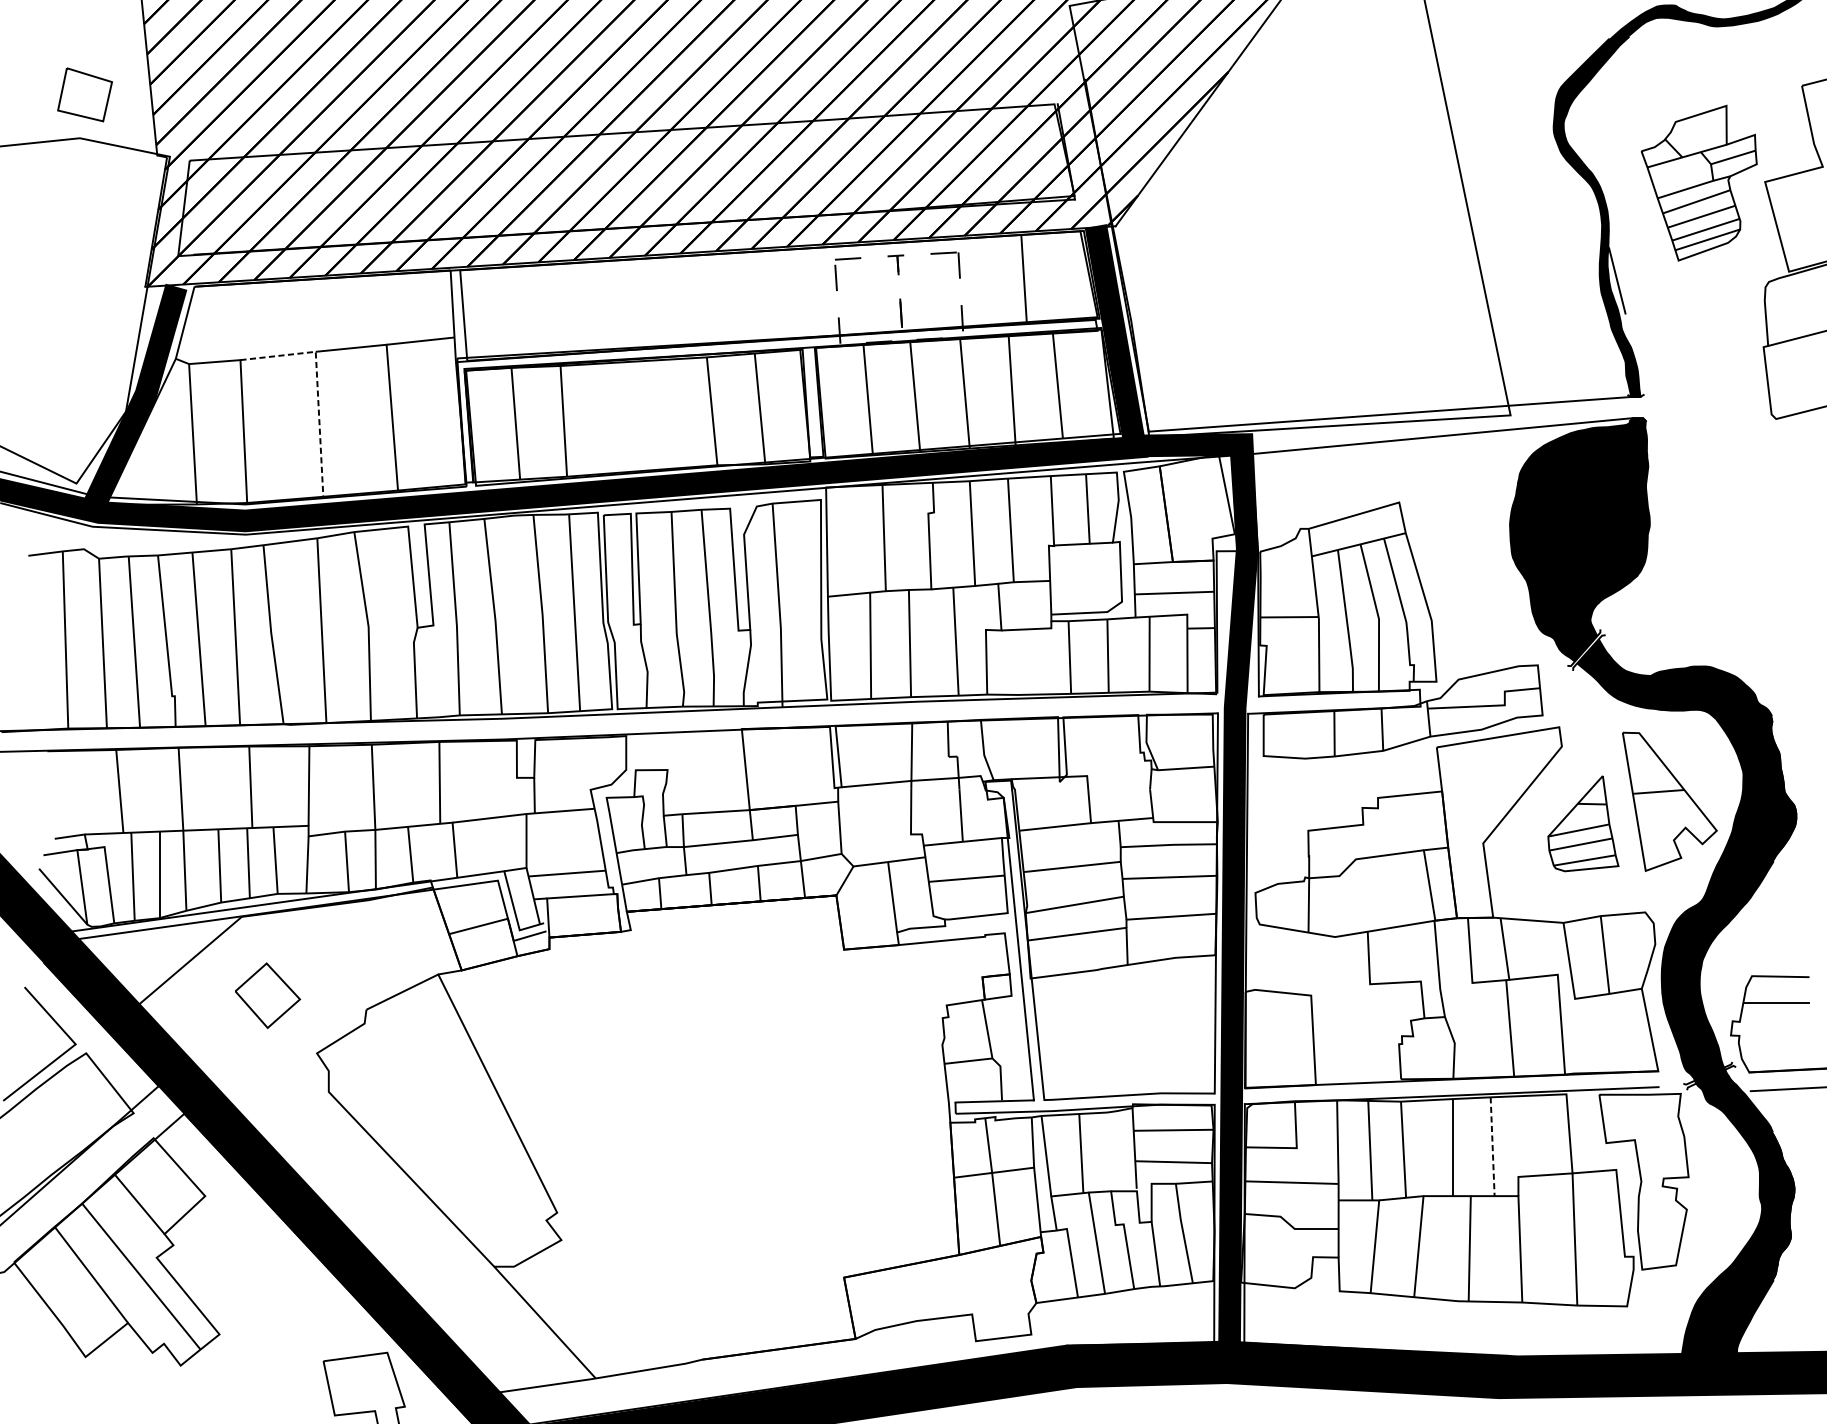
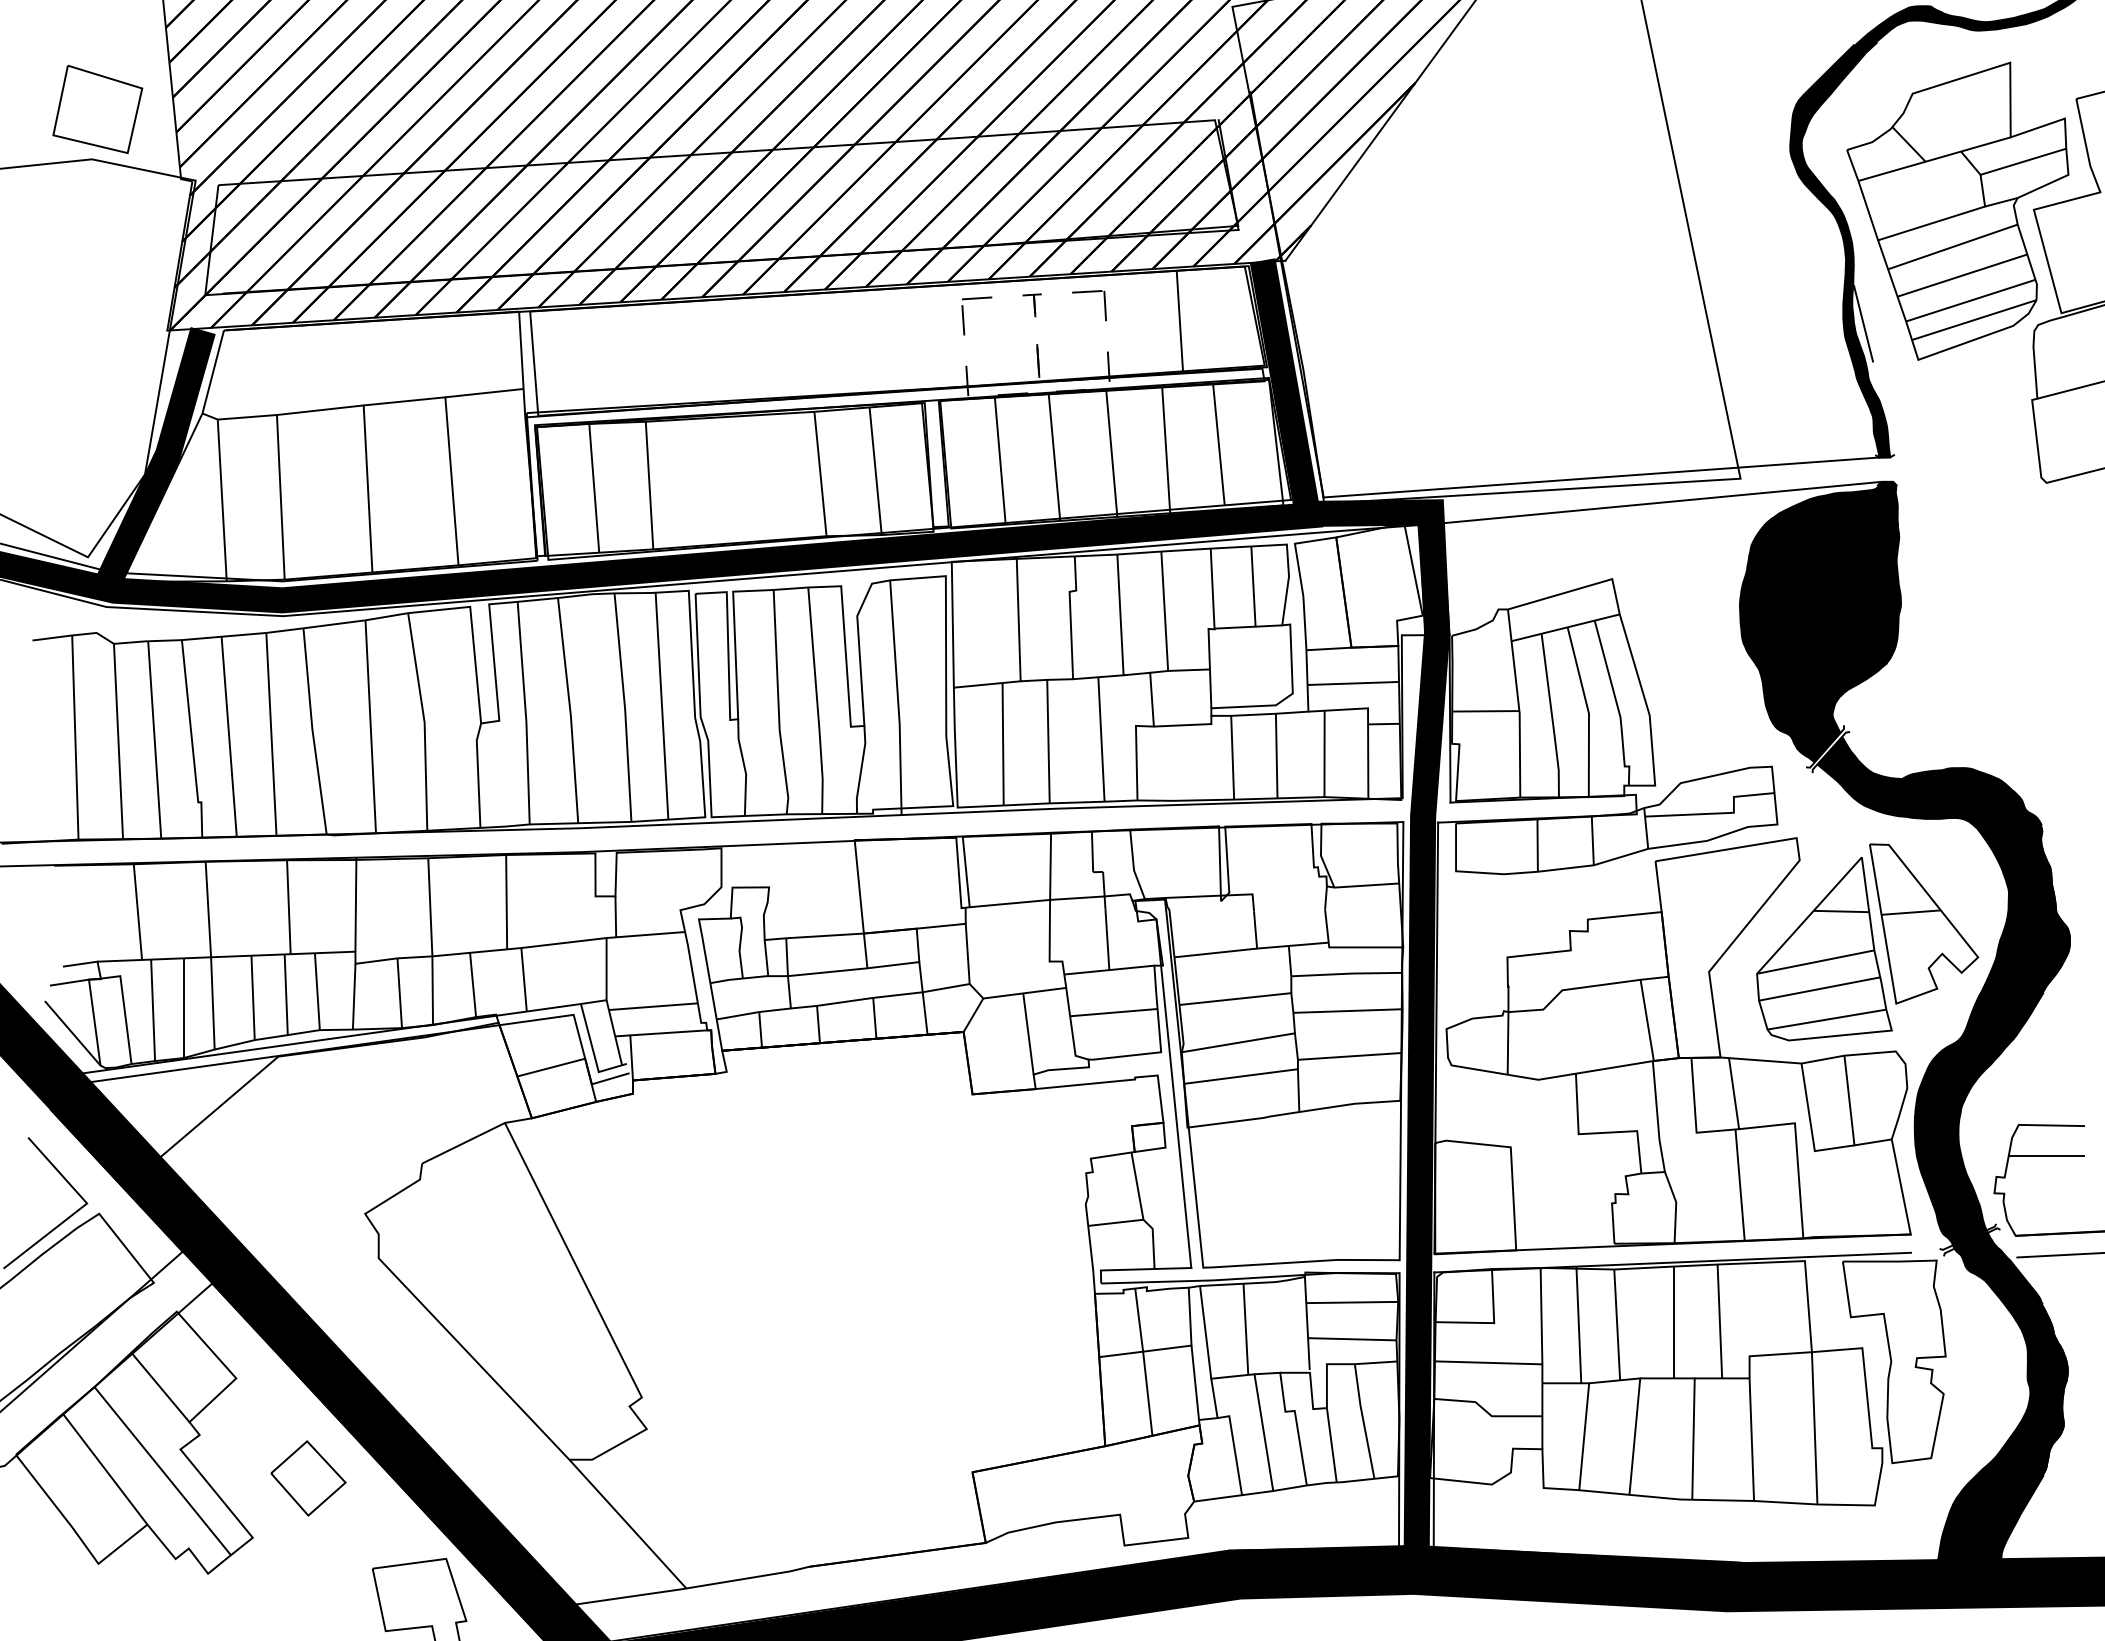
part: (84, 94) -> (97, 108), size x1.43
part: (1698, 182) -> (1957, 210), size x1.67
line: (317, 386) -> (365, 445), dashed -> solid
part: (1583, 823) -> (1824, 949), size x1.67
part: (267, 995) -> (308, 1478), moved
line: (1492, 1146) -> (1719, 1321), dashed -> solid

